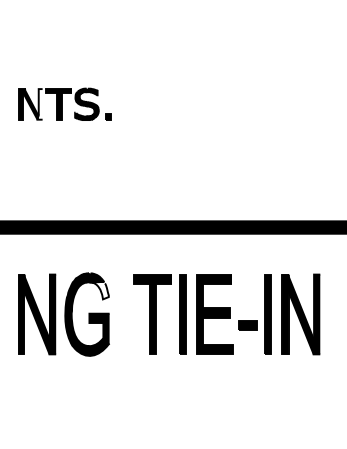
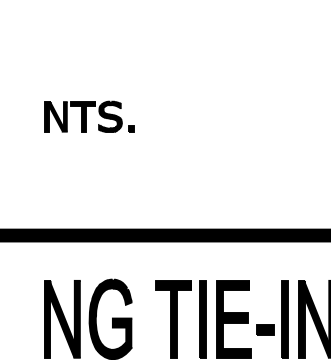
fill: (39, 104) -> (64, 116), added
fill: (98, 290) -> (121, 296), added

